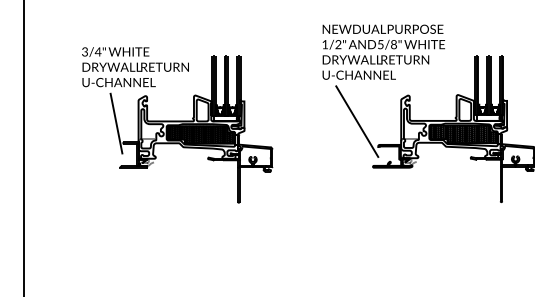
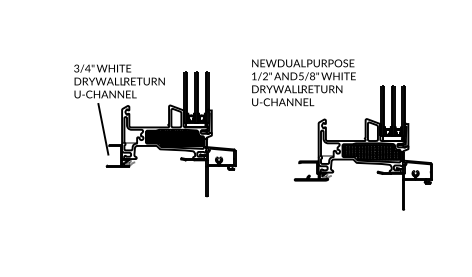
line: (357, 121) -> (281, 141), removed
part: (177, 125) -> (155, 130), moved

